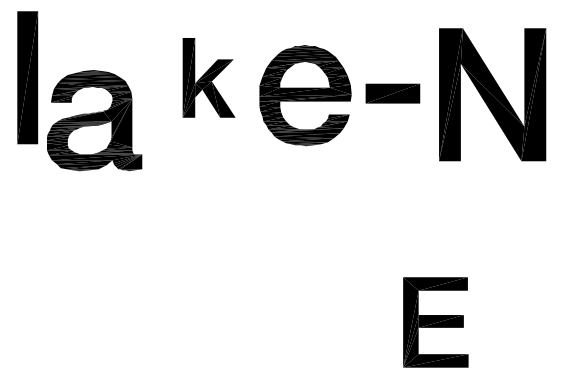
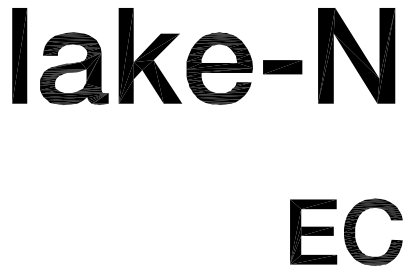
part: (208, 77) -> (149, 55), size x1.67
part: (492, 94) -> (356, 55), moved
part: (94, 120) -> (74, 68), moved
part: (493, 322) -> (355, 232), added

